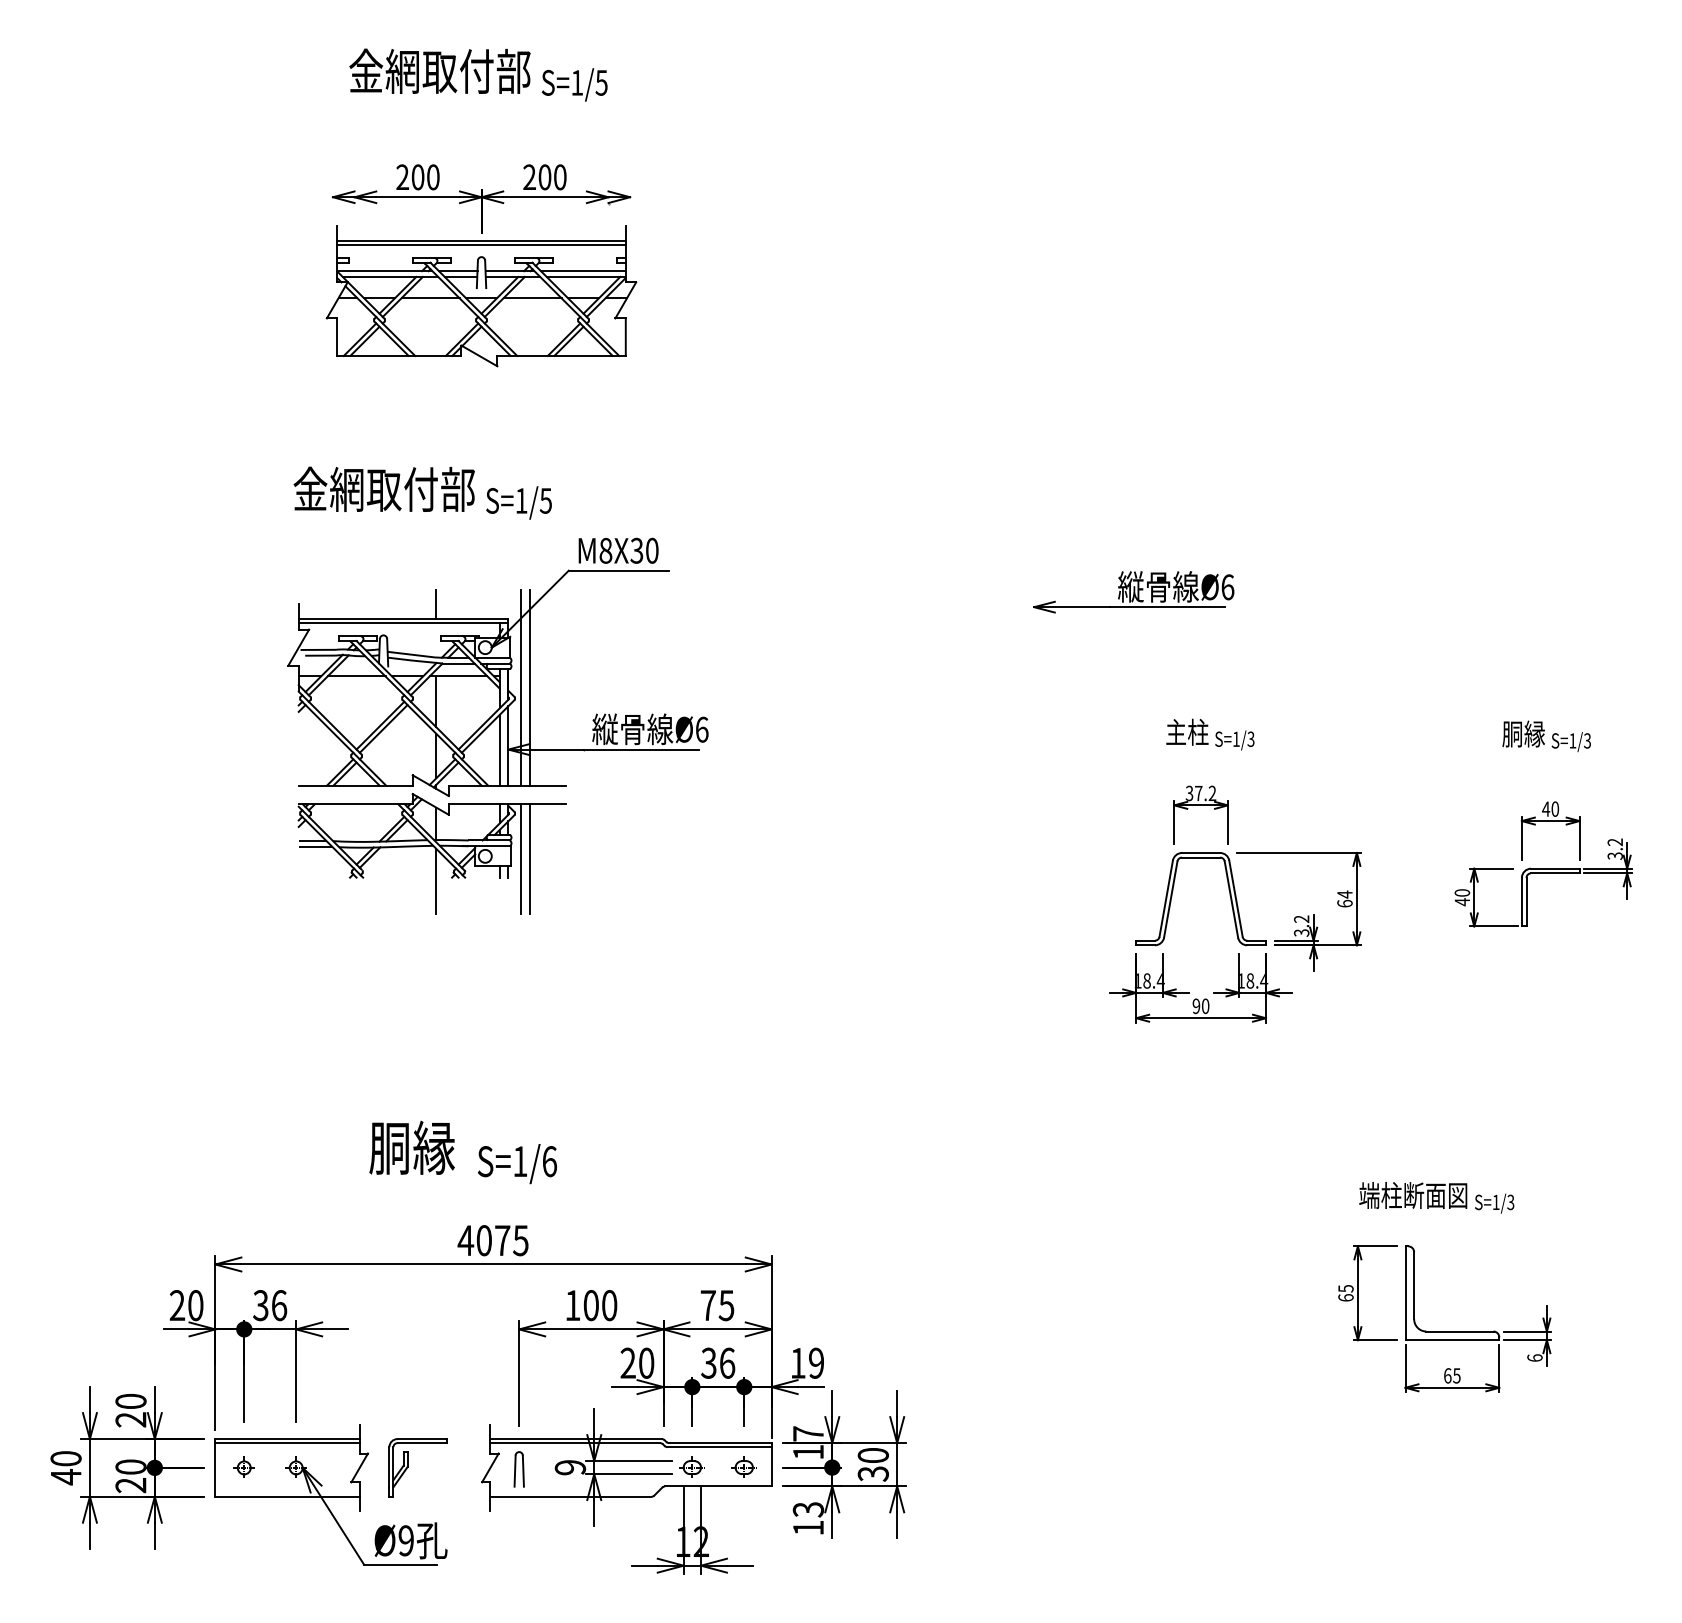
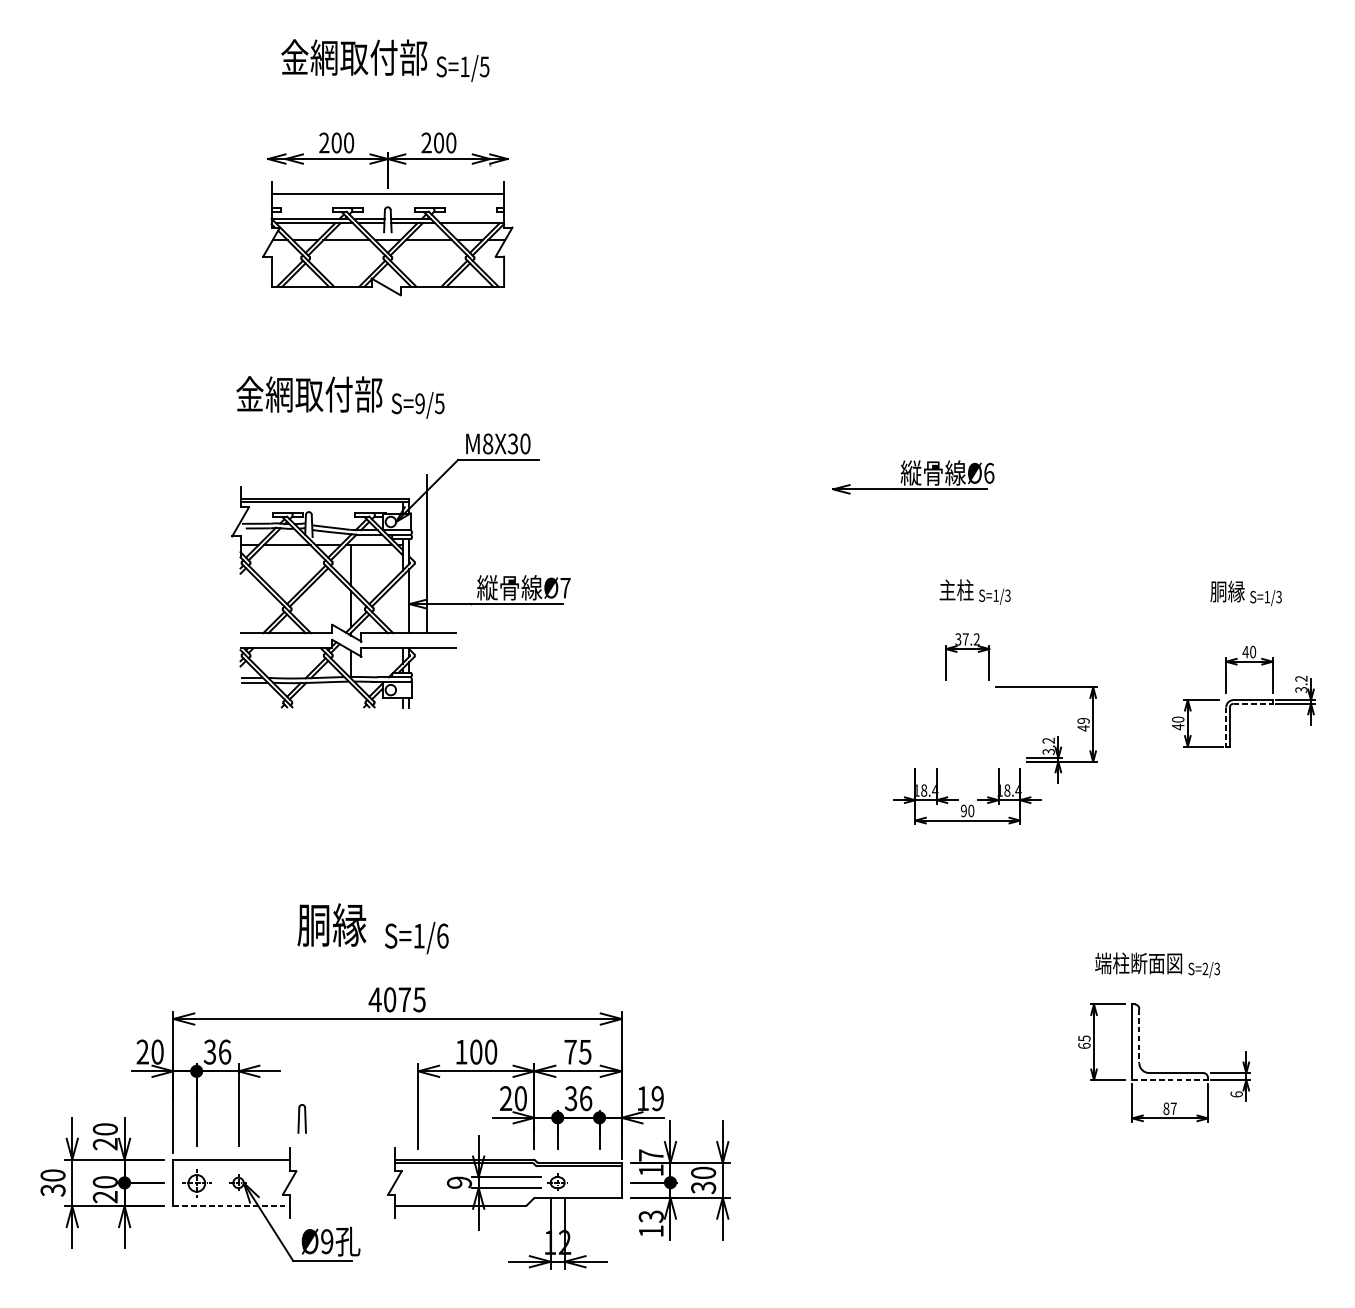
line: (481, 245) -> (387, 197), removed
line: (582, 271) -> (469, 218), removed
text: (521, 500) -> (420, 403), S=1/5 -> S=9/5
line: (436, 603) -> (351, 486), removed
line: (521, 687) -> (420, 554), removed
text: (702, 729) -> (565, 587), Ø6 -> Ø7
line: (499, 749) -> (402, 604), removed
line: (521, 859) -> (420, 692), removed
line: (530, 859) -> (427, 692), removed
line: (1555, 873) -> (1253, 703), solid -> dashed
line: (436, 881) -> (351, 710), removed
part: (1173, 891) -> (945, 718), removed
text: (1344, 898) -> (1083, 724), 64 -> 49
line: (1521, 902) -> (1225, 727), solid -> dashed
text: (1495, 1201) -> (1204, 968), S=1/3 -> S=2/3
line: (1414, 1285) -> (1139, 1035), solid -> dashed
line: (1452, 1340) -> (1170, 1080), solid -> dashed
text: (1452, 1375) -> (1170, 1108), 65 -> 87
line: (287, 1443) -> (231, 1163), removed
part: (243, 1466) -> (196, 1181), size x1.6
part: (743, 1466) -> (598, 1181), removed
part: (408, 1467) -> (328, 1182), removed
part: (518, 1469) -> (301, 1118), moved
text: (65, 1477) -> (52, 1190), 40 -> 30
line: (288, 1496) -> (232, 1205), solid -> dashed

